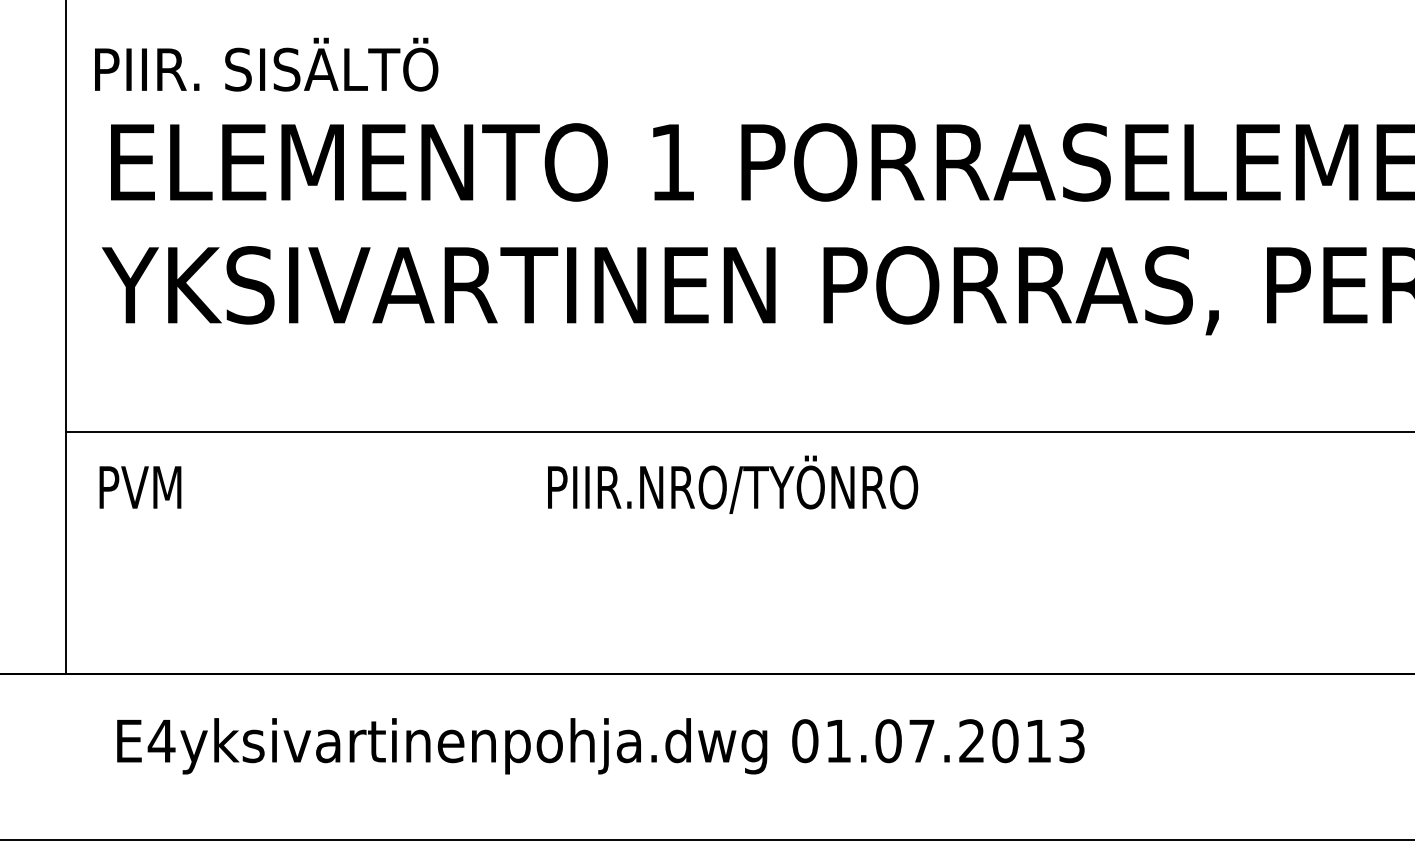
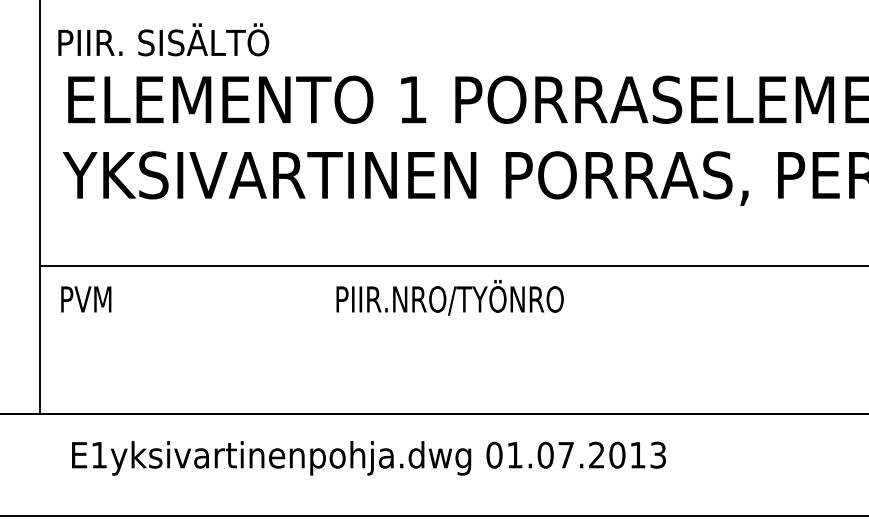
text: (160, 741) -> (98, 455), E4yksivartinenpohja.dwg -> E1yksivartinenpohja.dwg

